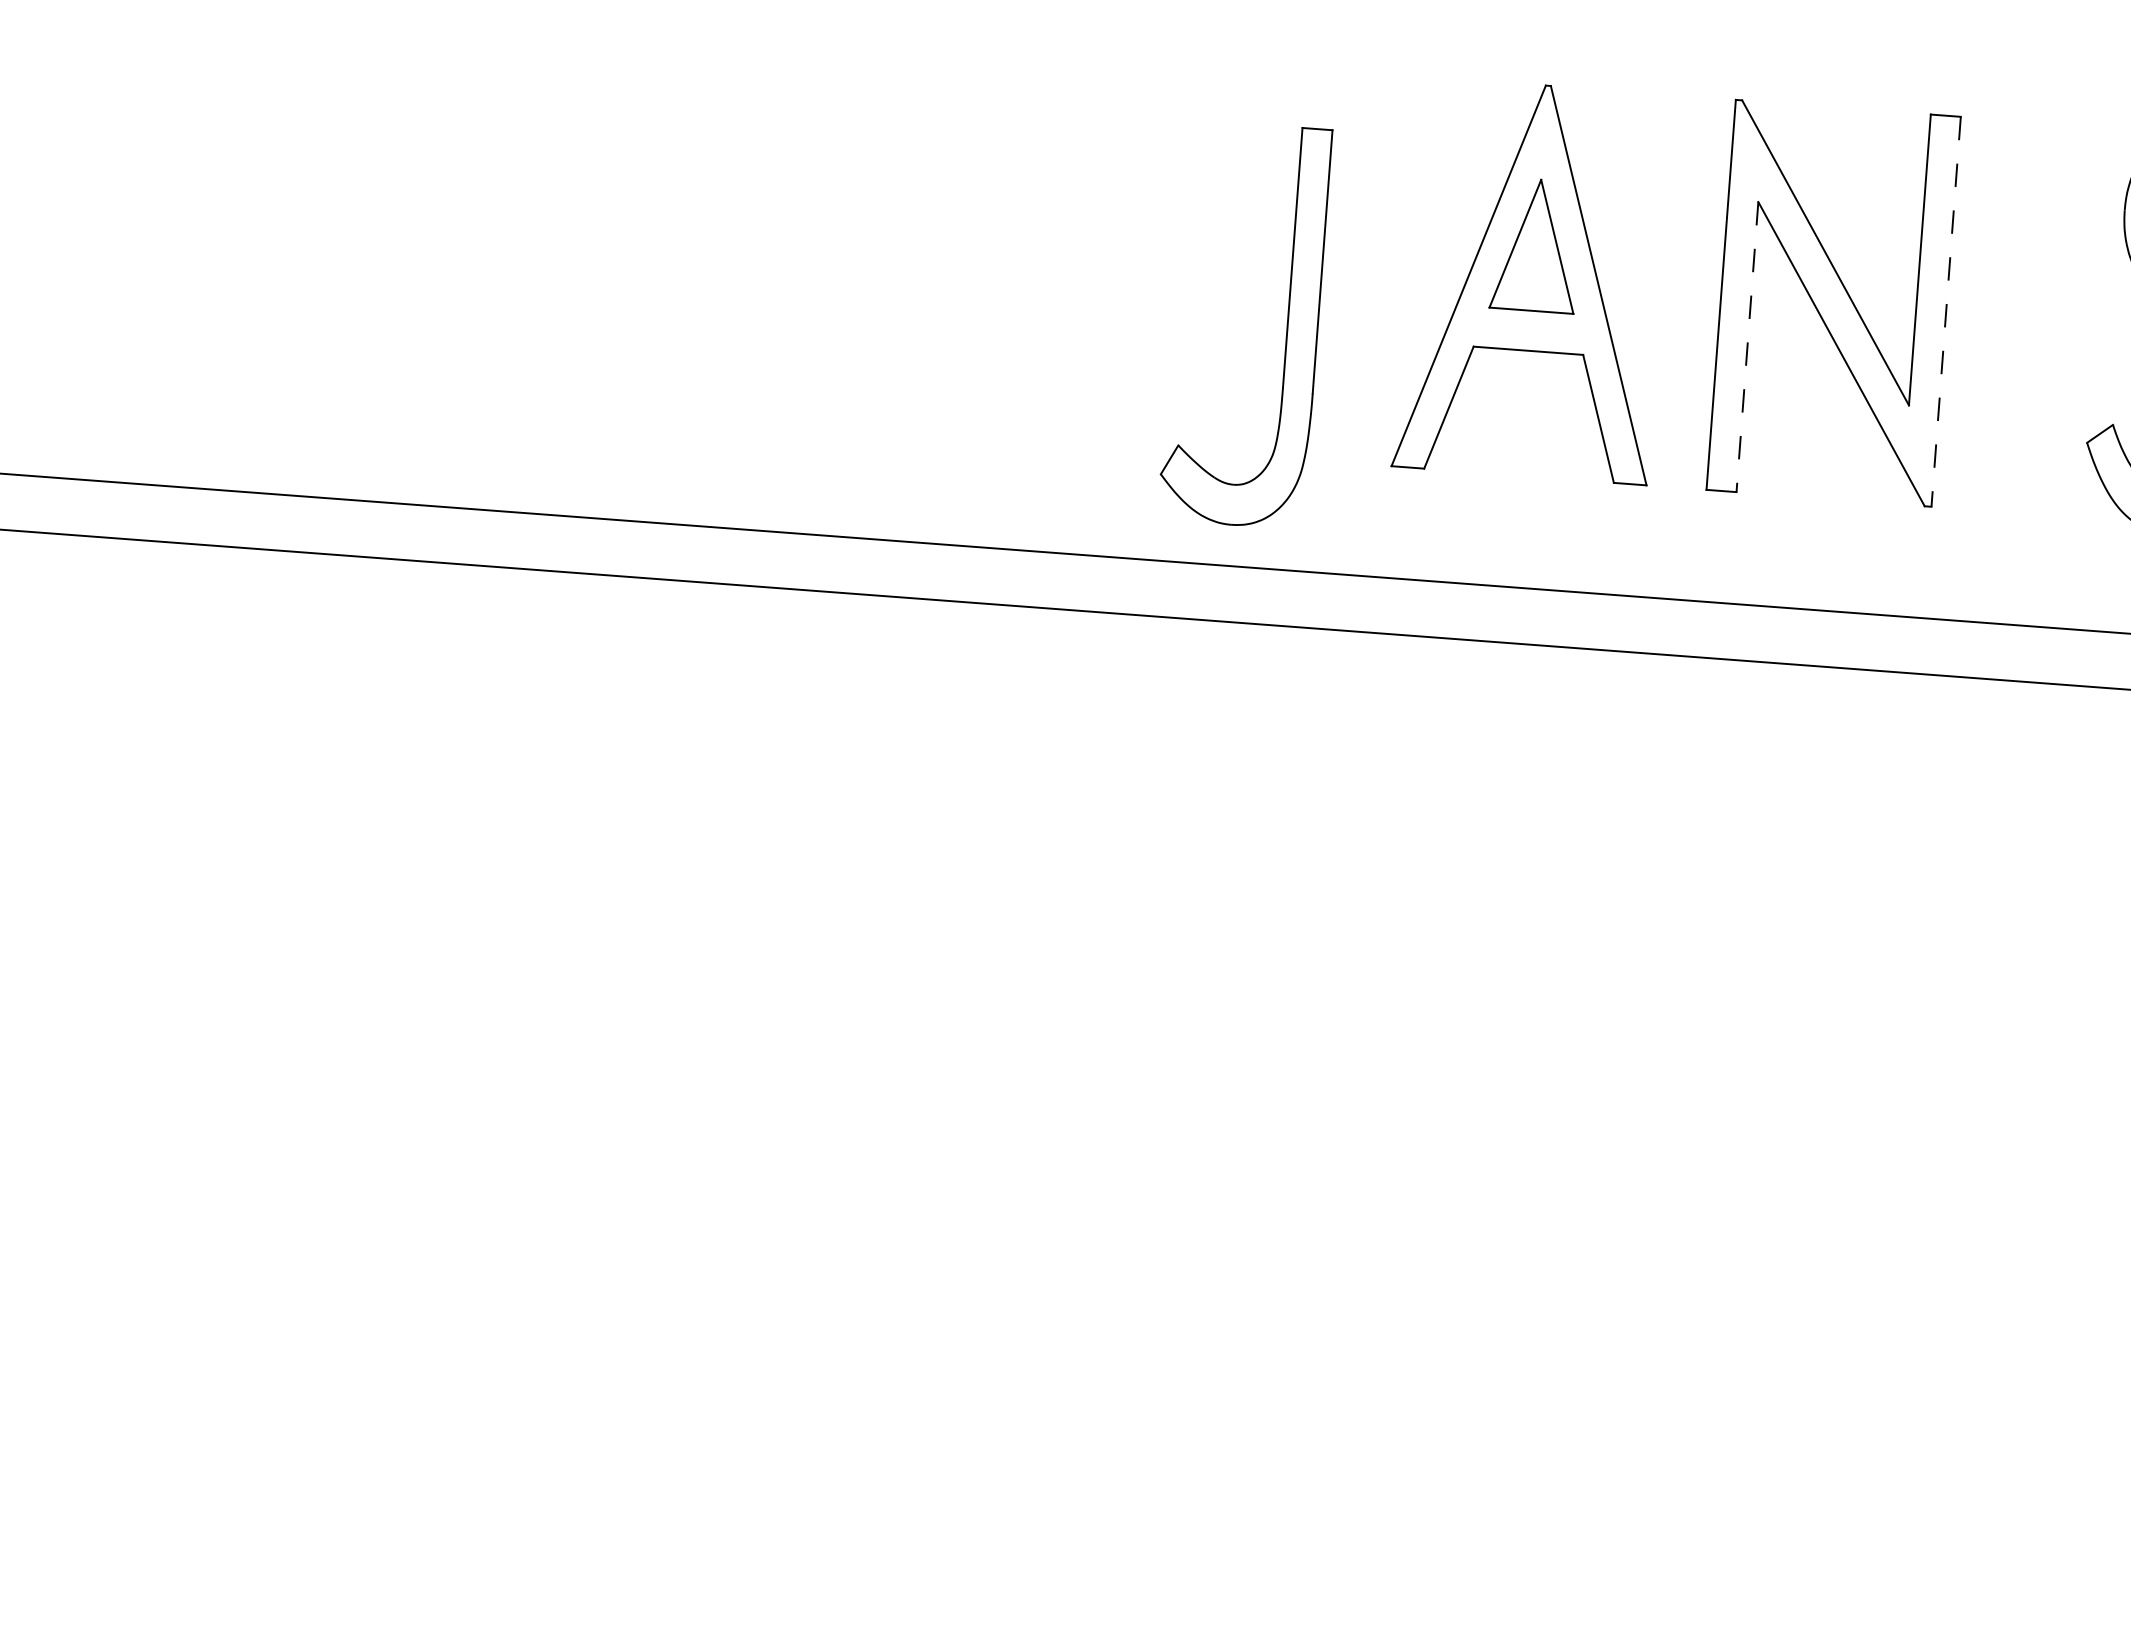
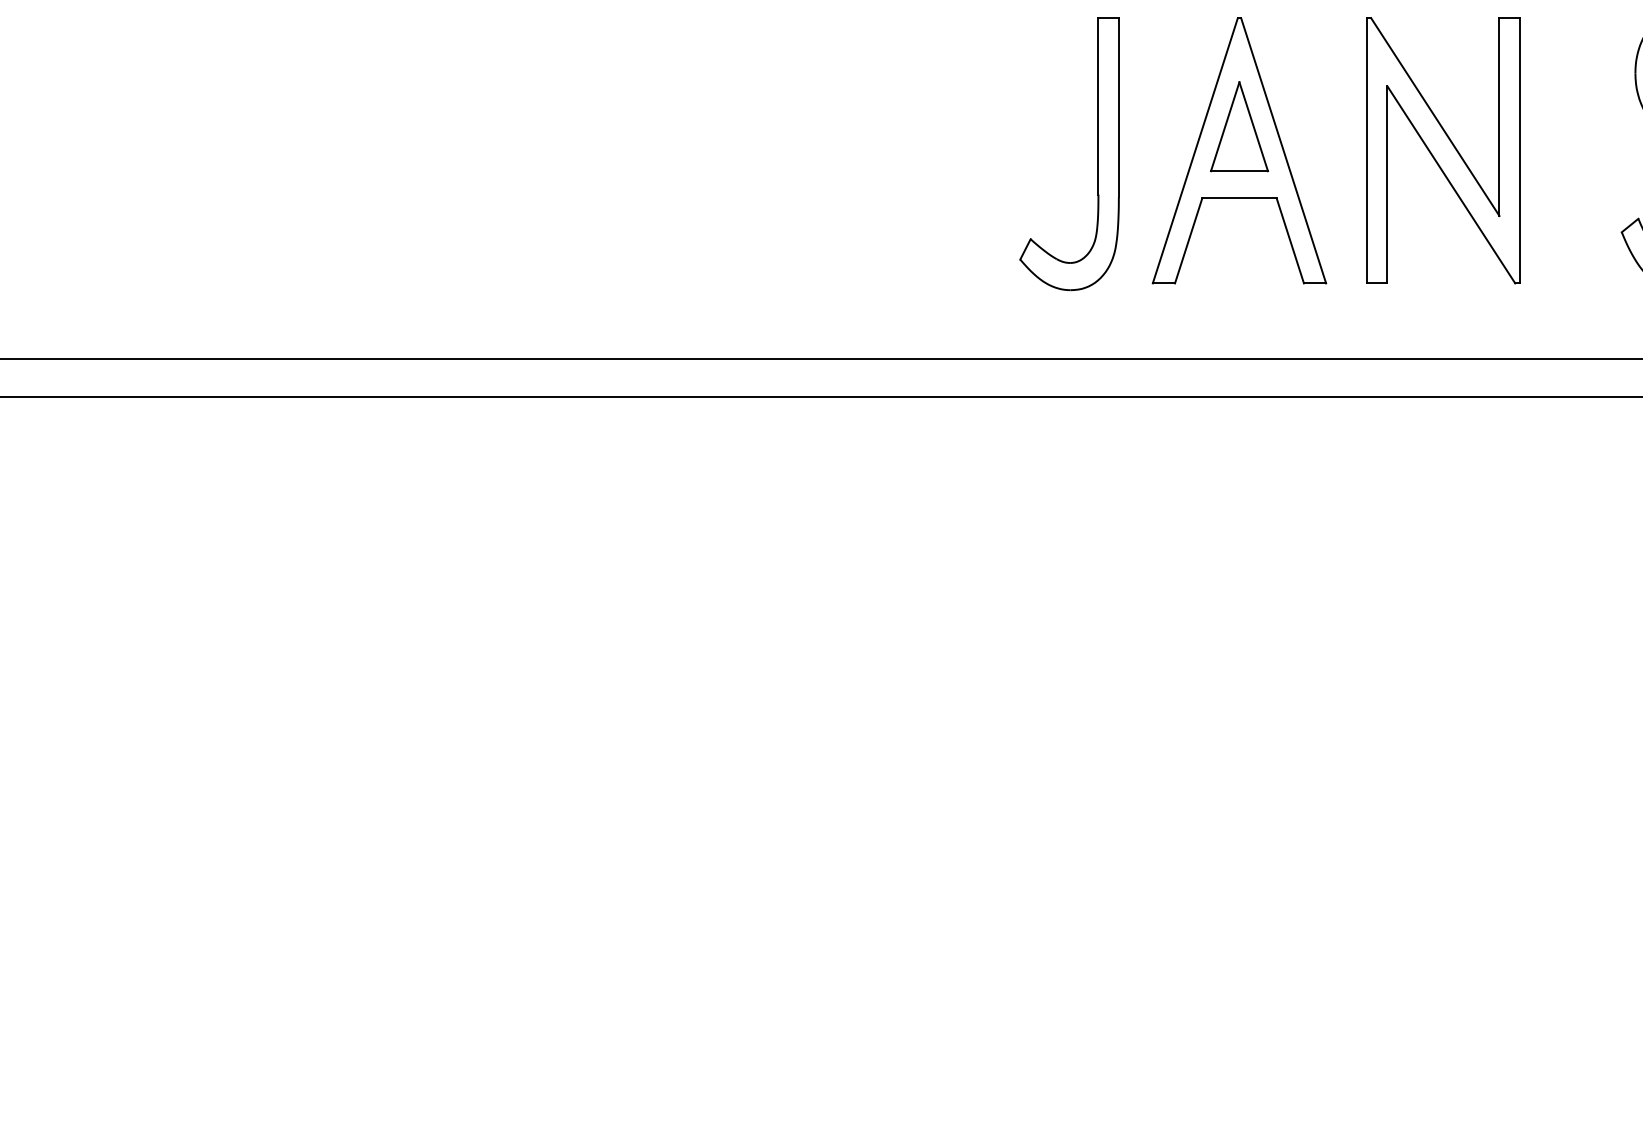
line: (1945, 311) -> (1519, 150), dashed -> solid
part: (1286, 328) -> (1097, 154), moved
line: (1747, 346) -> (1387, 184), dashed -> solid

